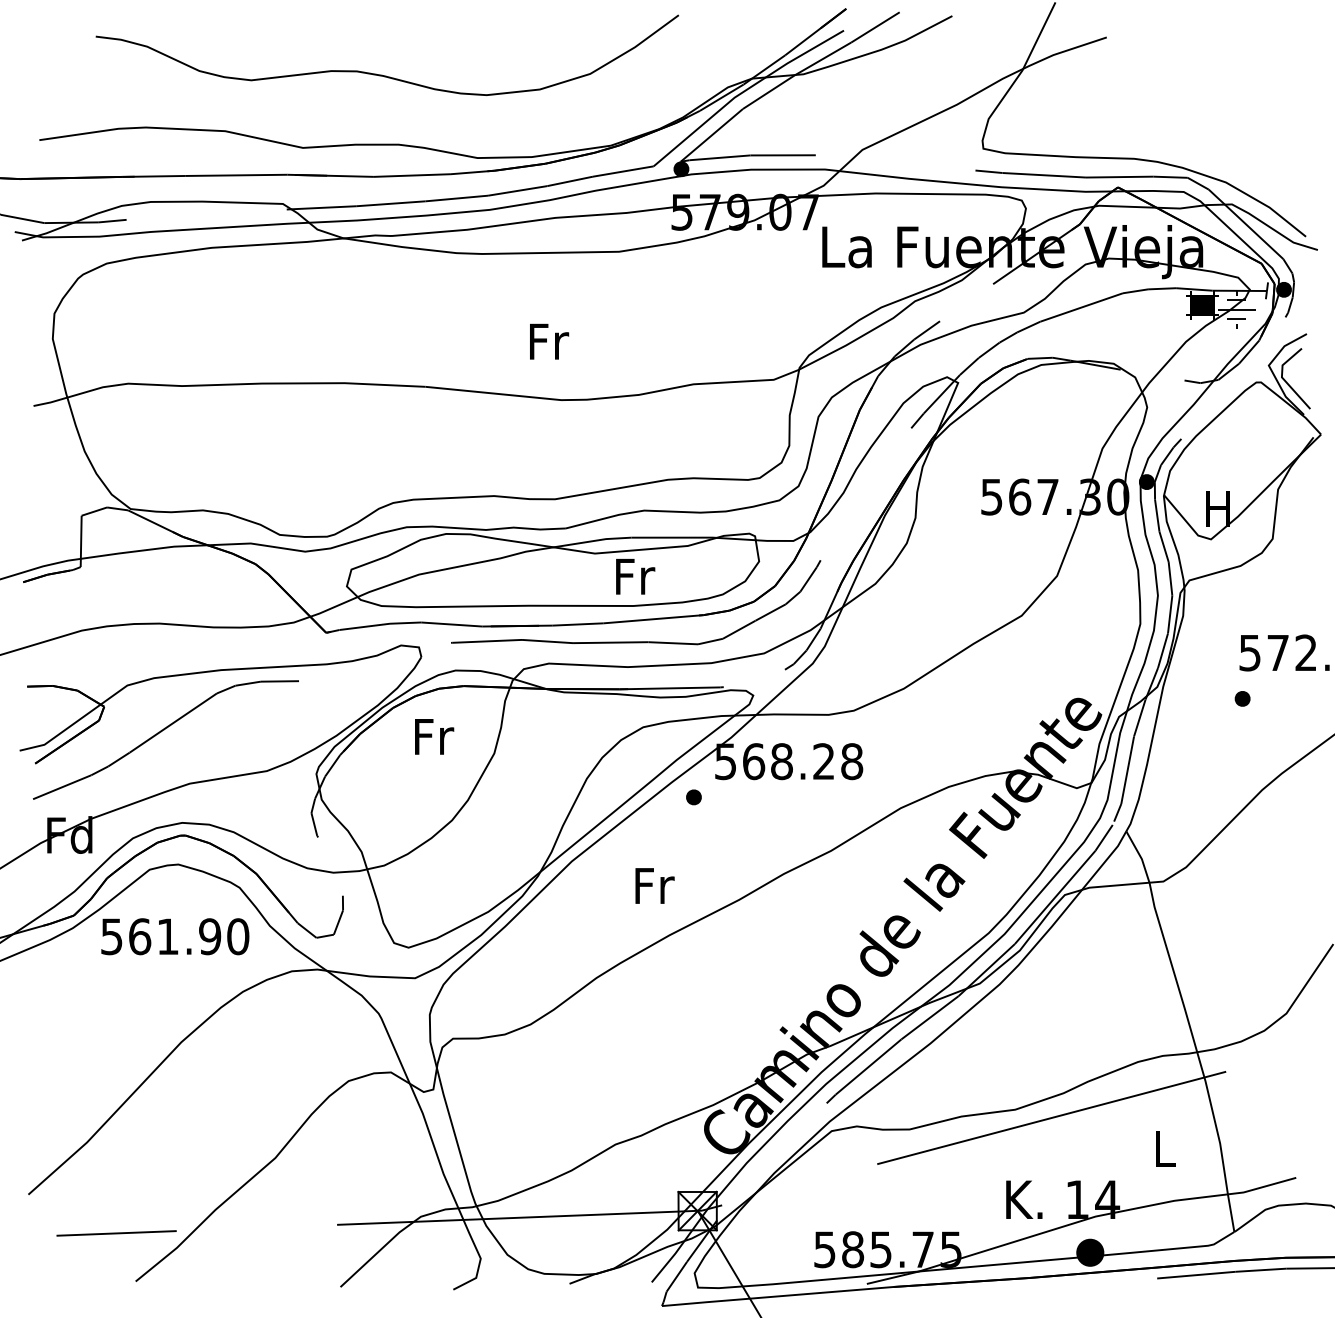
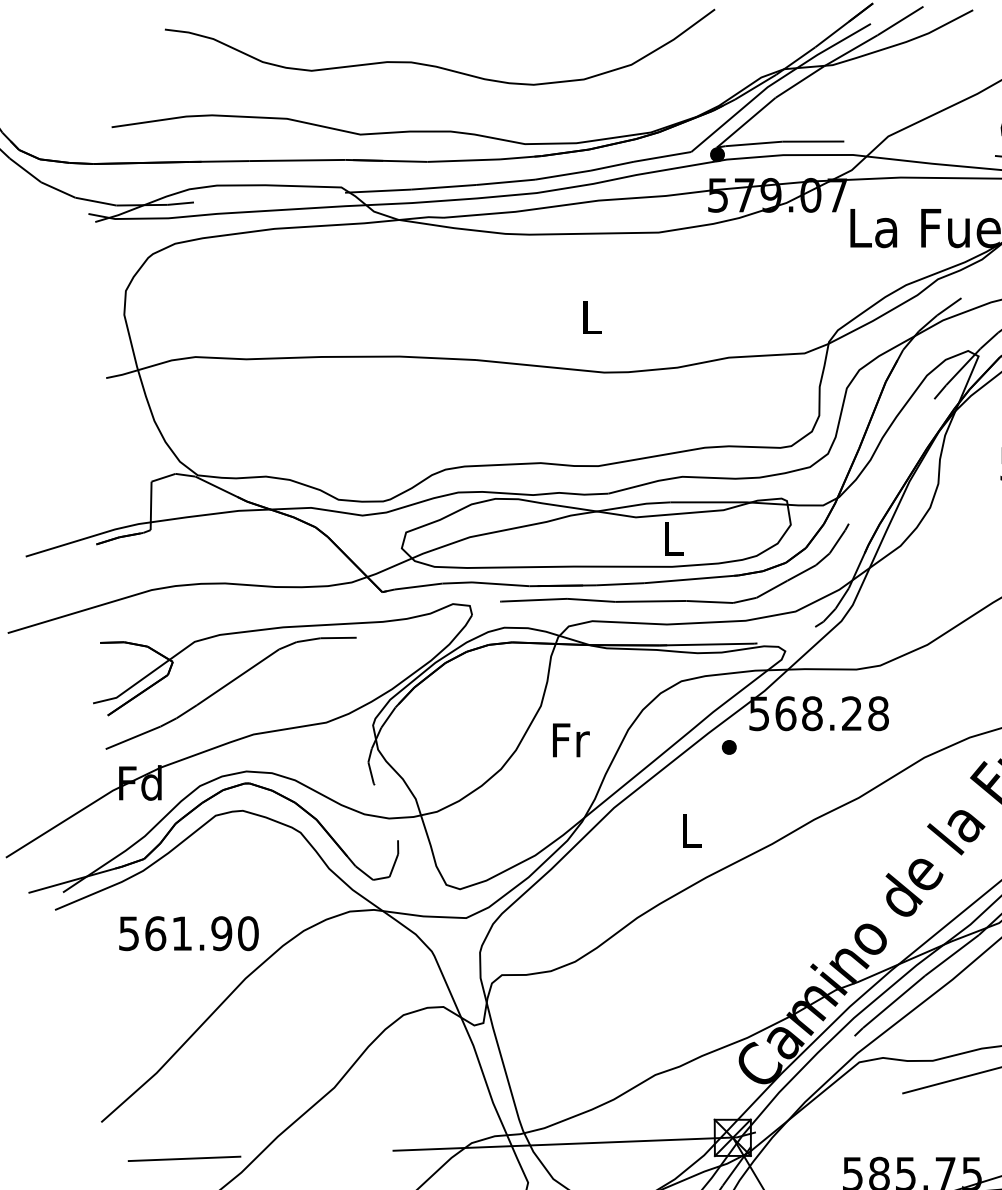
text: (549, 341) -> (593, 317), Fr -> L
text: (635, 576) -> (674, 539), Fr -> L
text: (434, 736) -> (571, 739), moved
text: (654, 885) -> (692, 830), Fr -> L
text: (175, 936) -> (189, 933), moved

